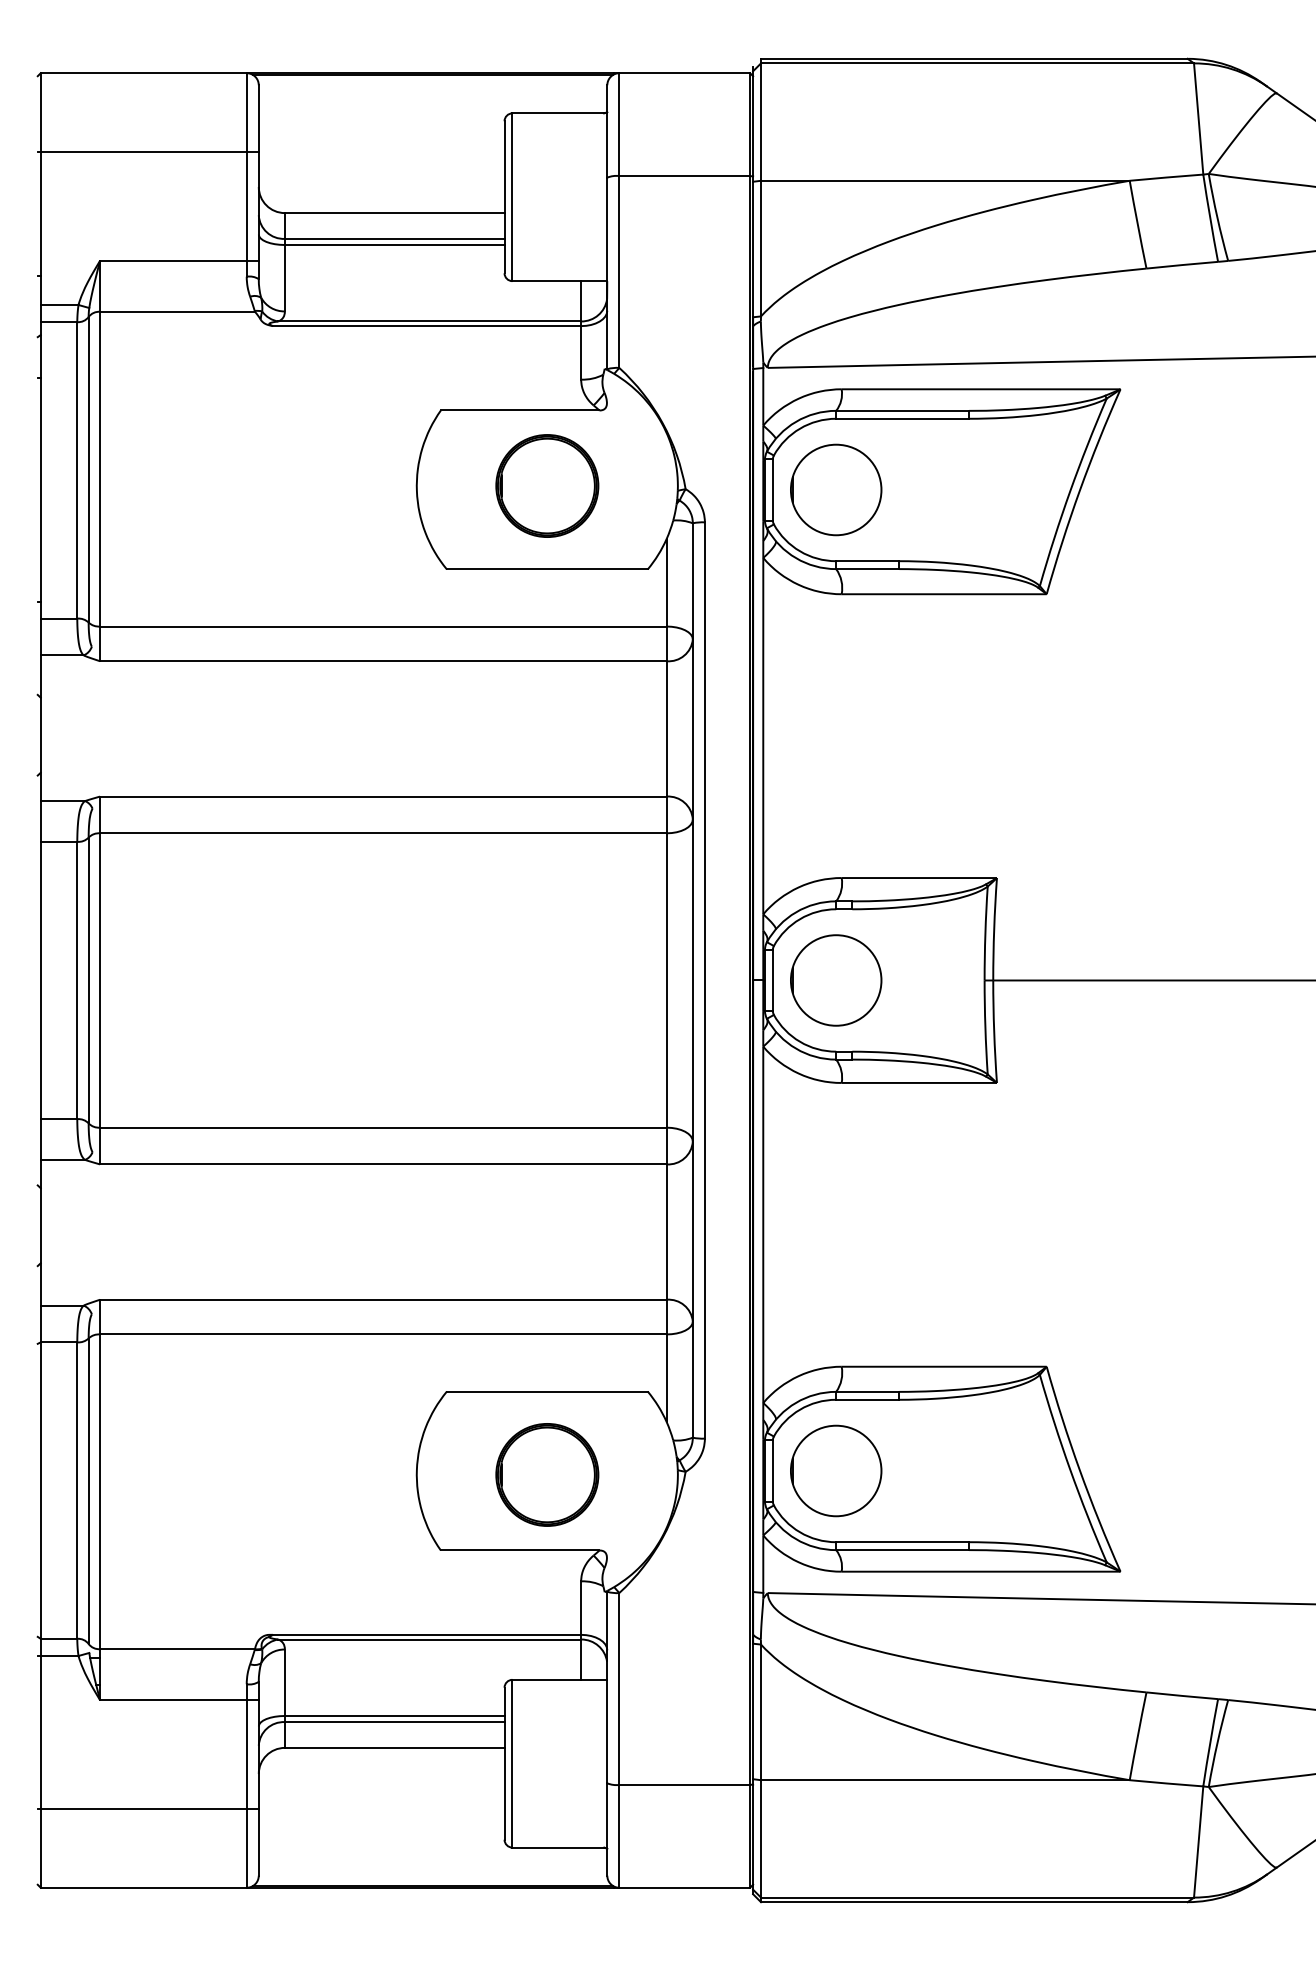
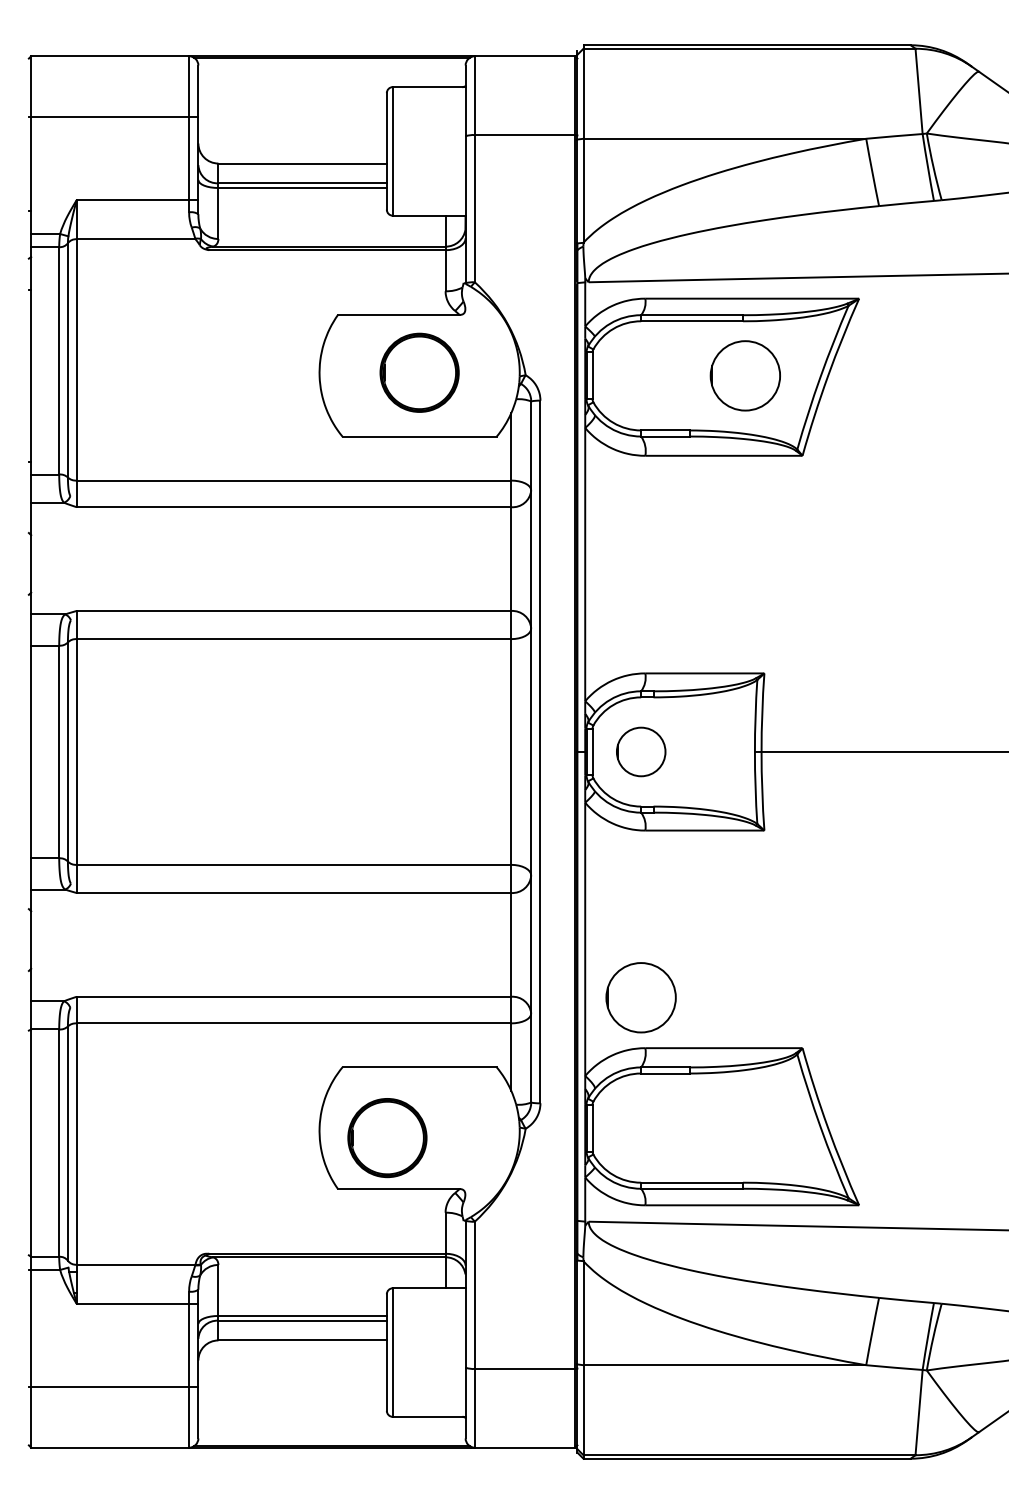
part: (836, 489) -> (745, 375), moved
circle: (836, 980) -> (641, 752), size x0.7
part: (836, 1470) -> (641, 997), moved
part: (547, 1474) -> (387, 1137), moved

